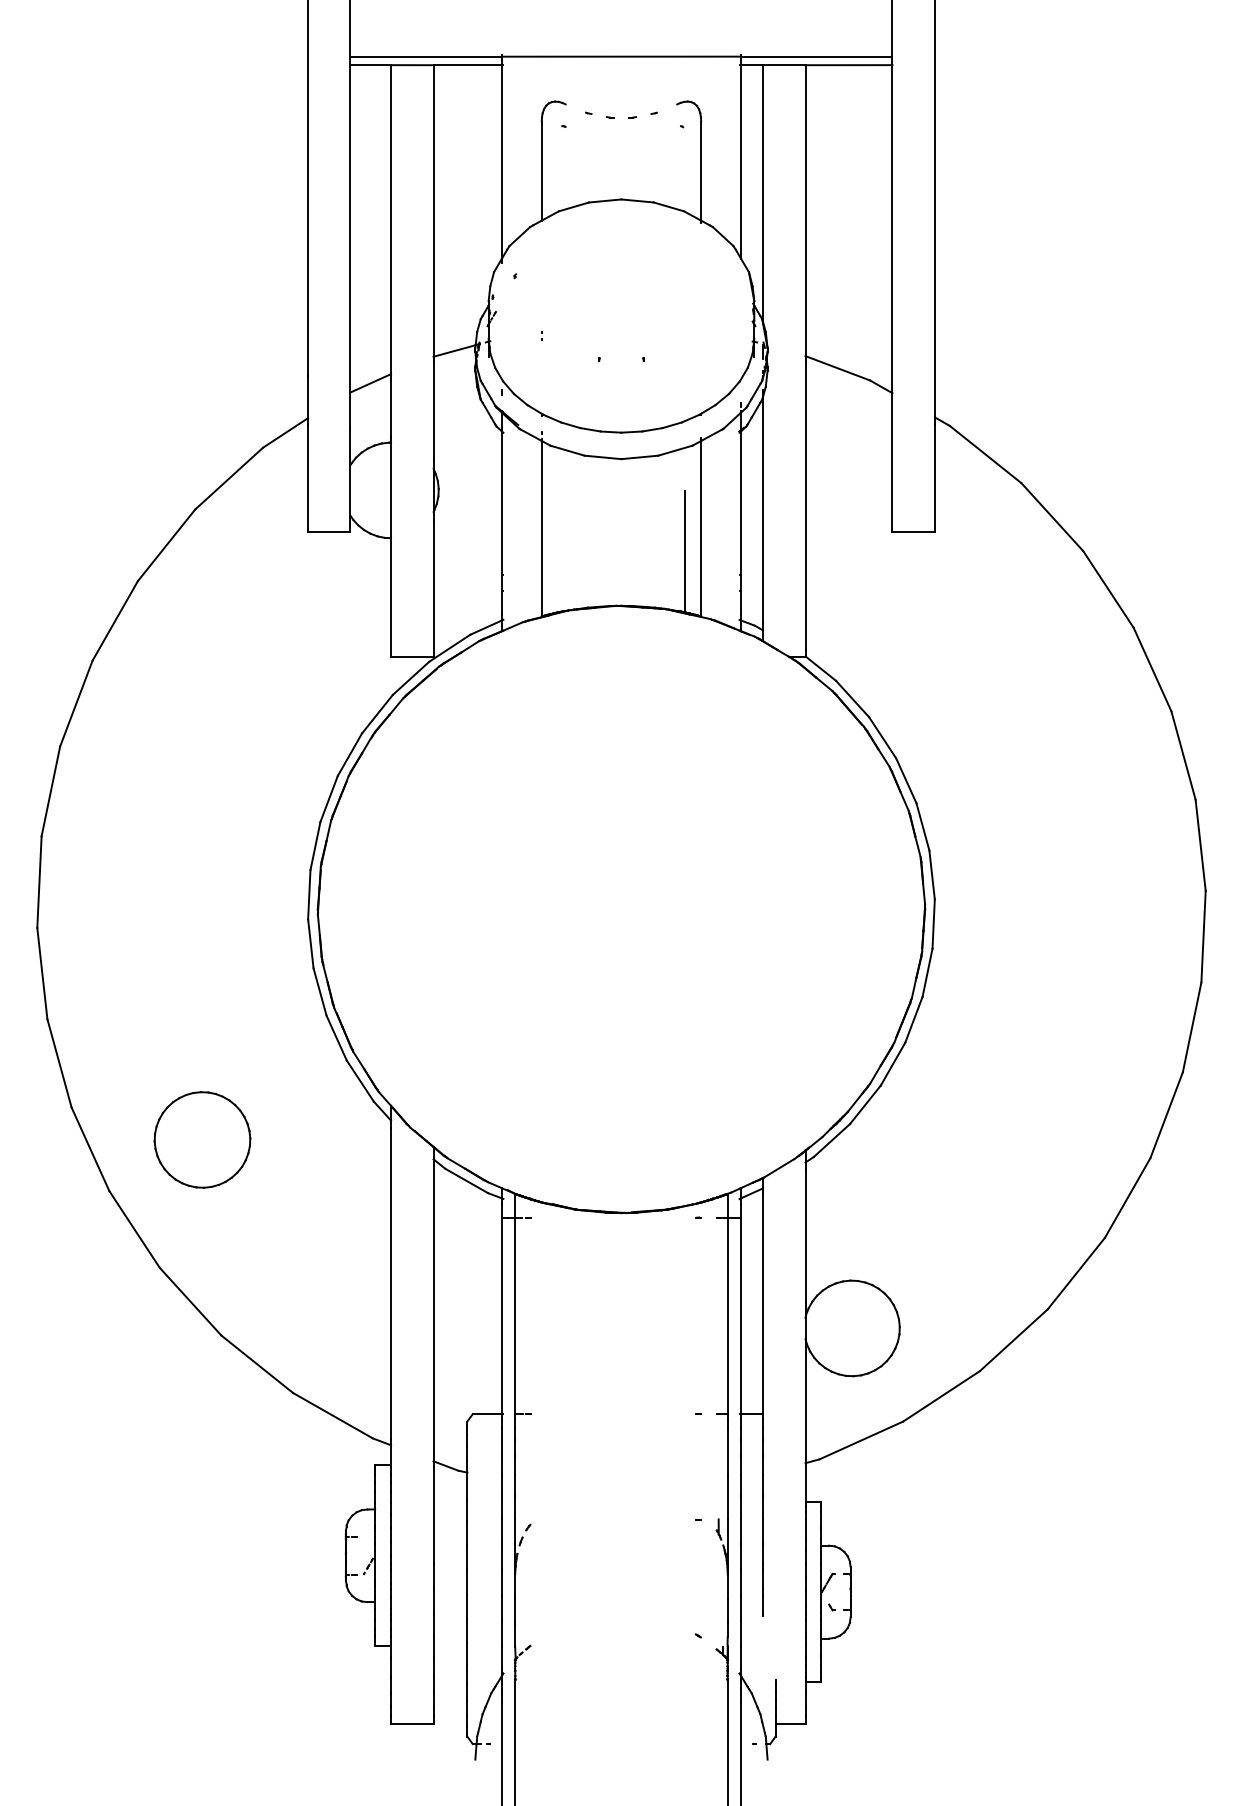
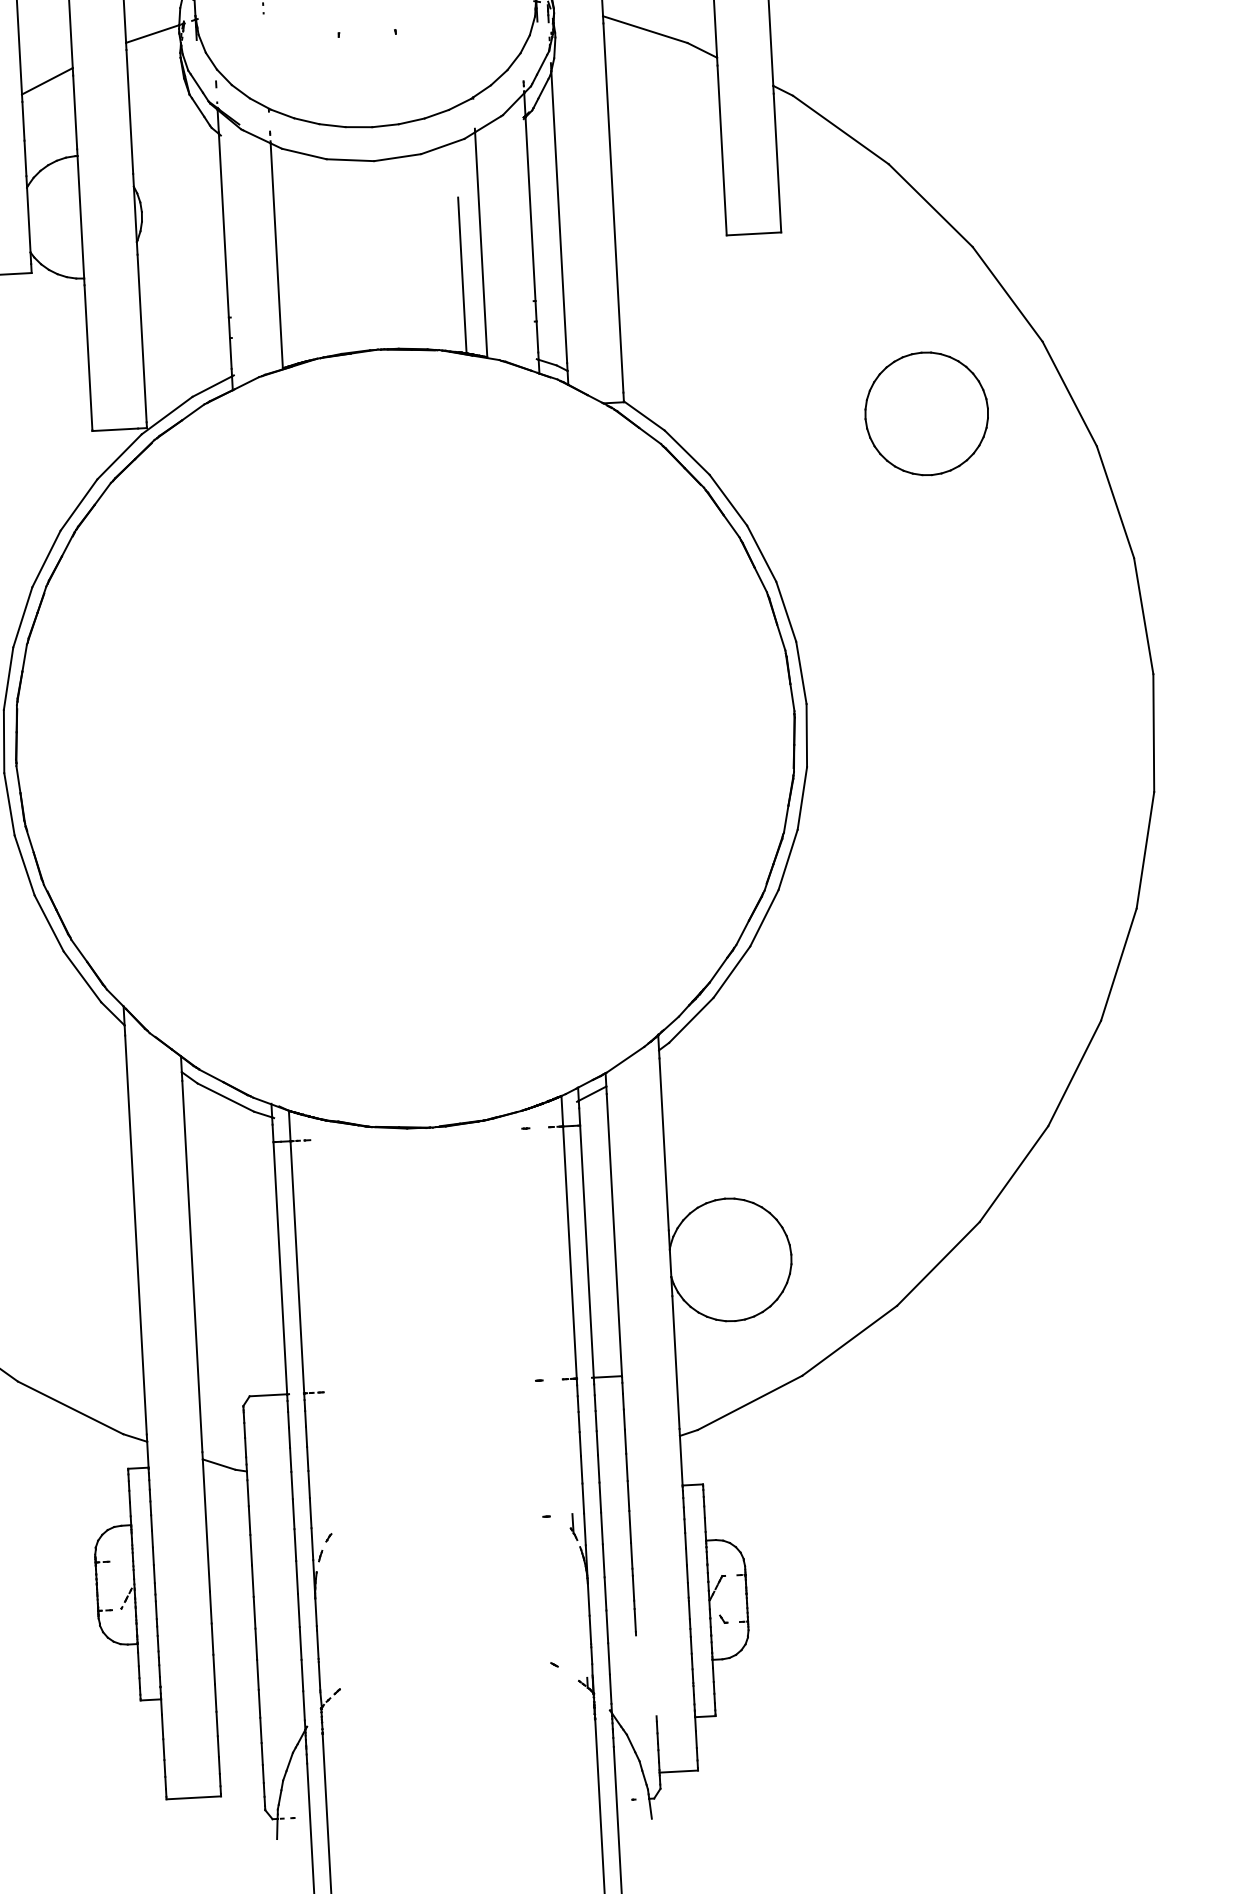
part: (1040, 678) -> (926, 413), added

